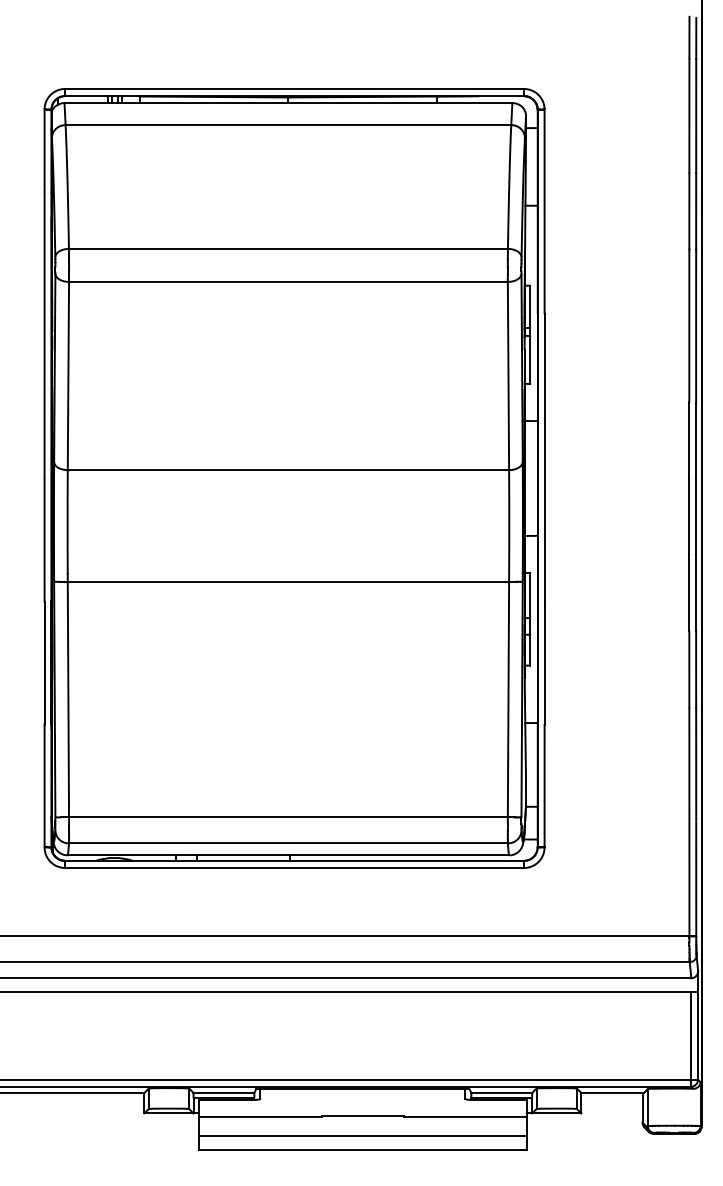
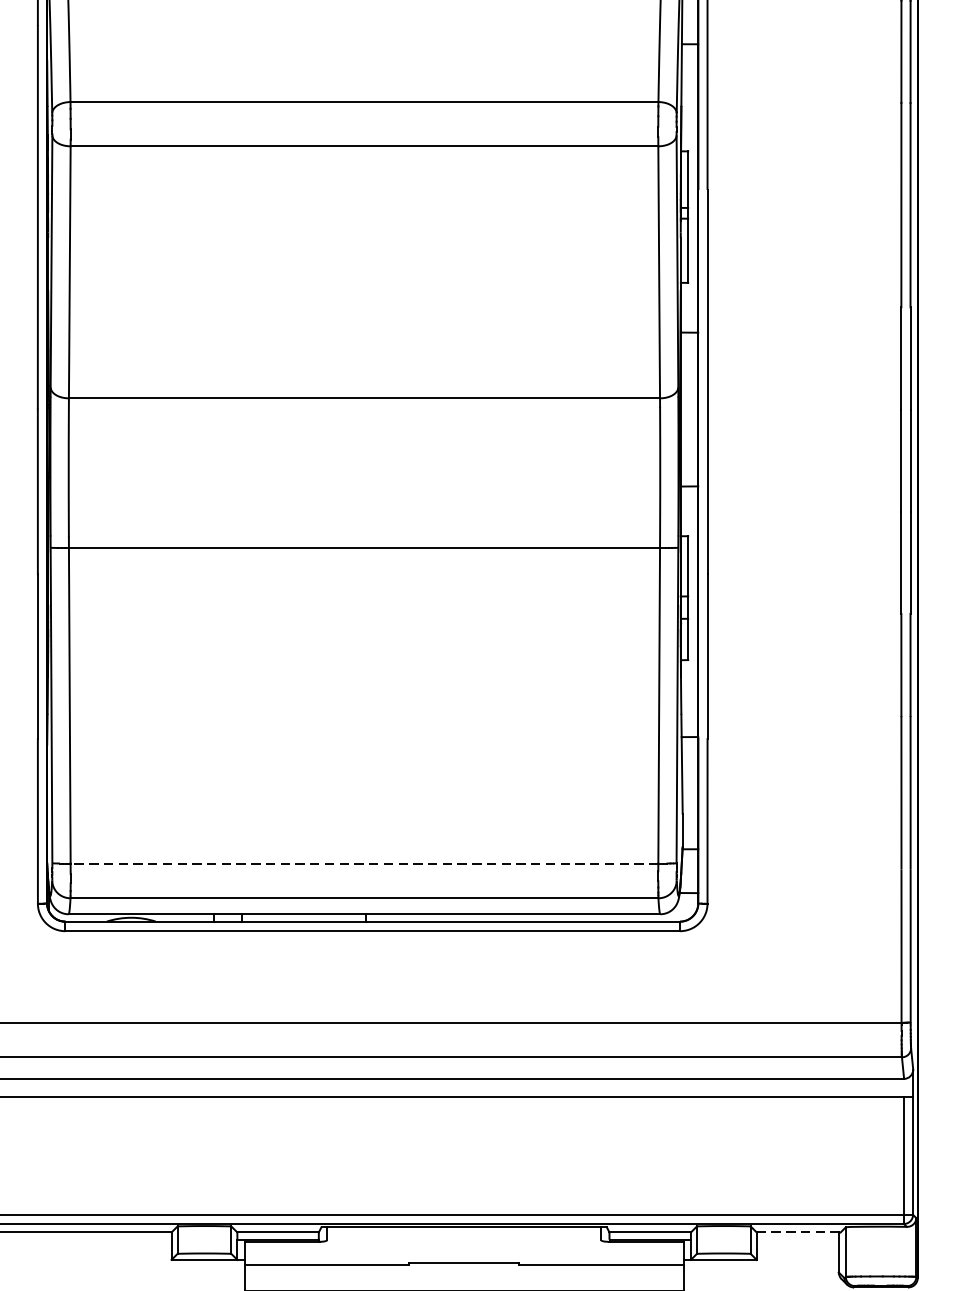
line: (287, 817) -> (363, 863), solid -> dashed
line: (613, 1092) -> (799, 1231), solid -> dashed

